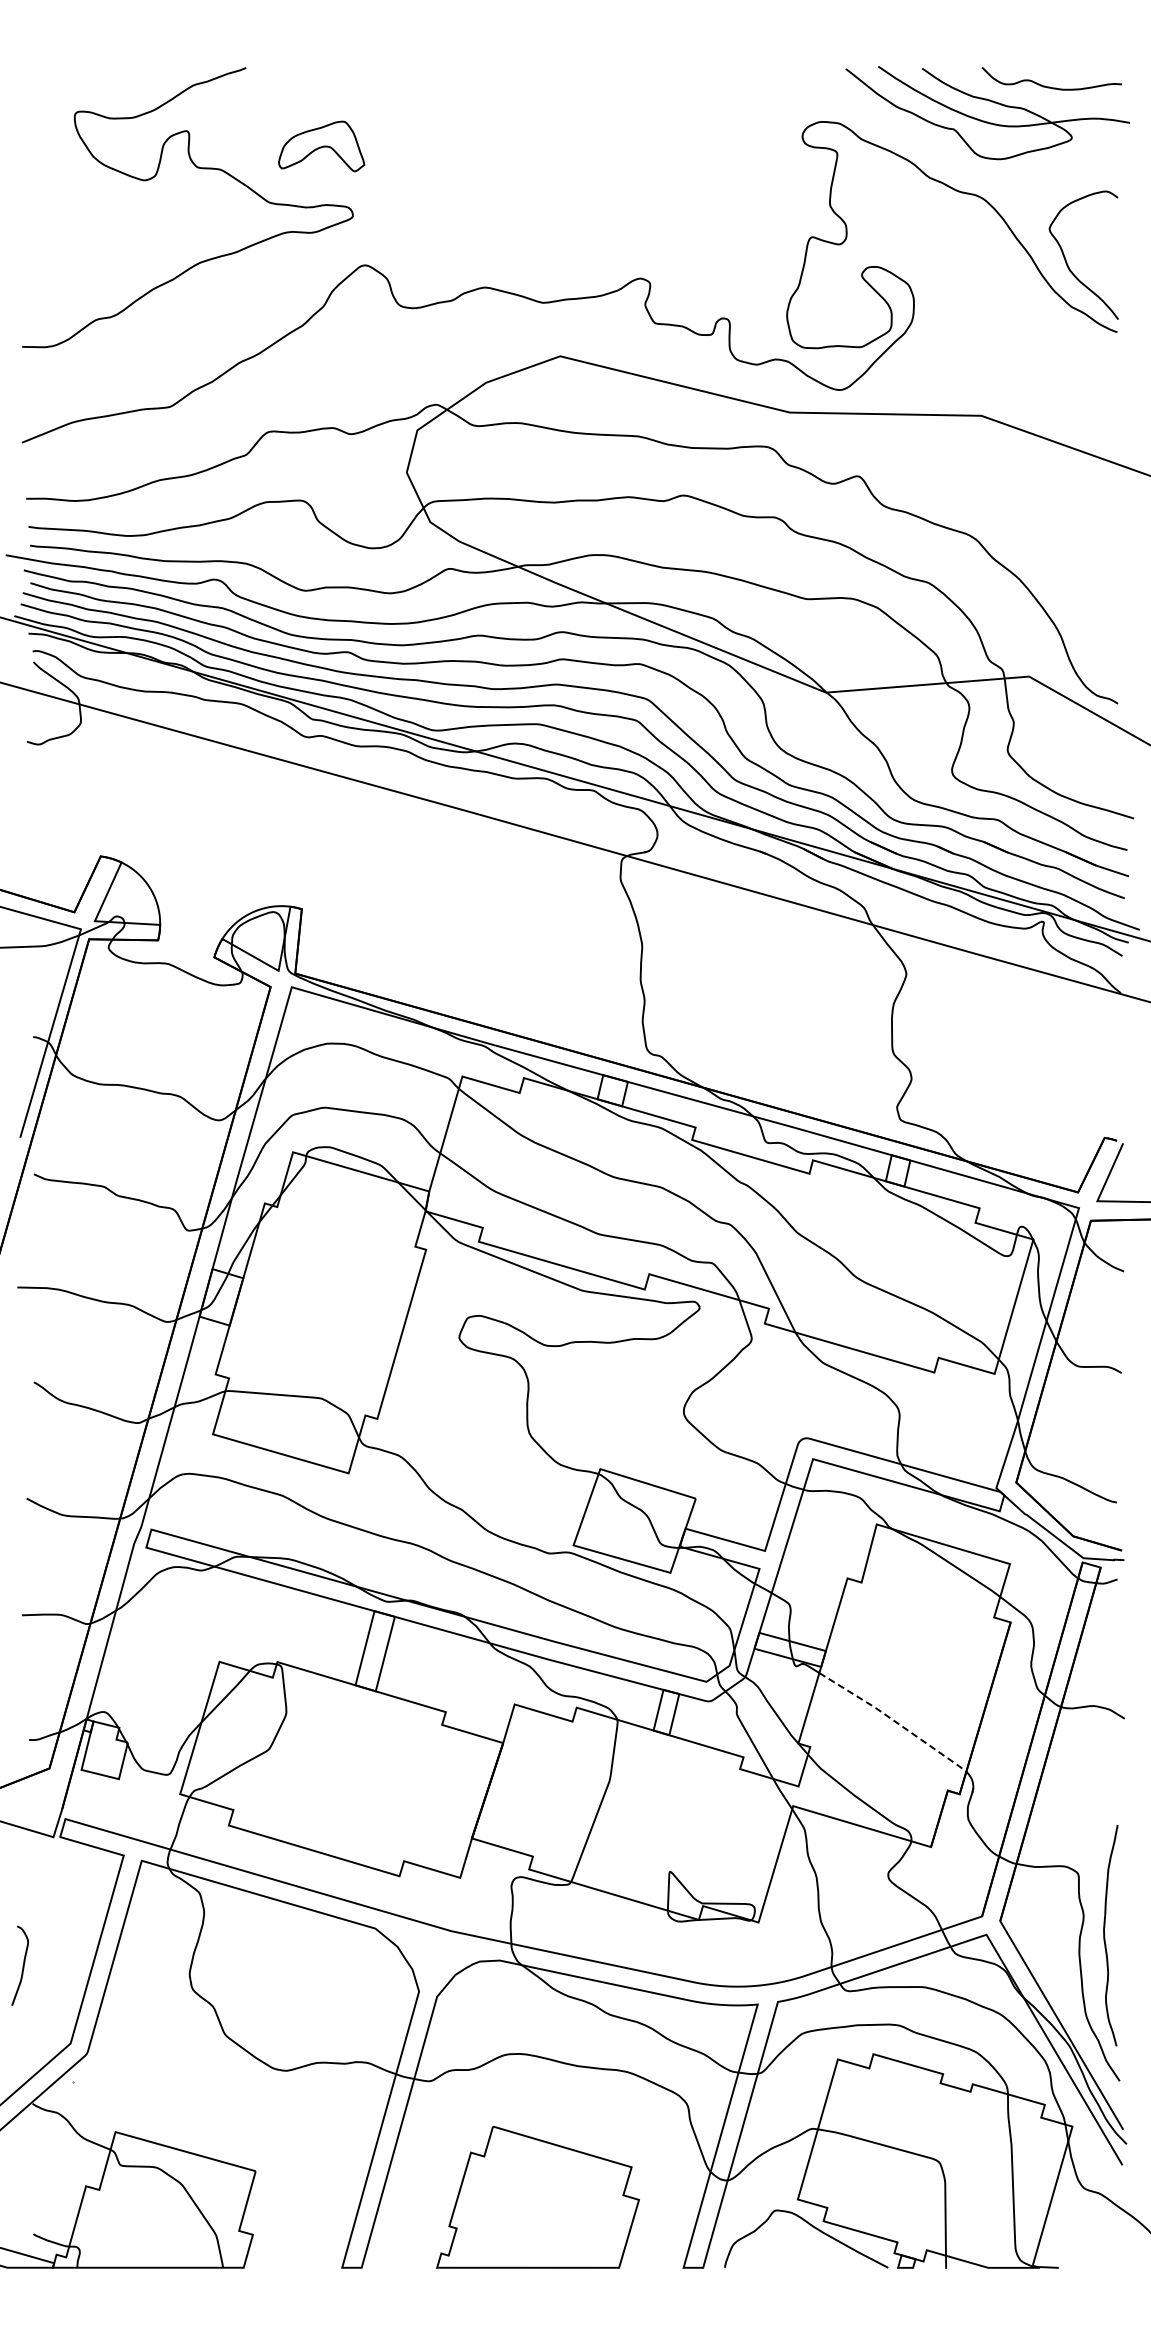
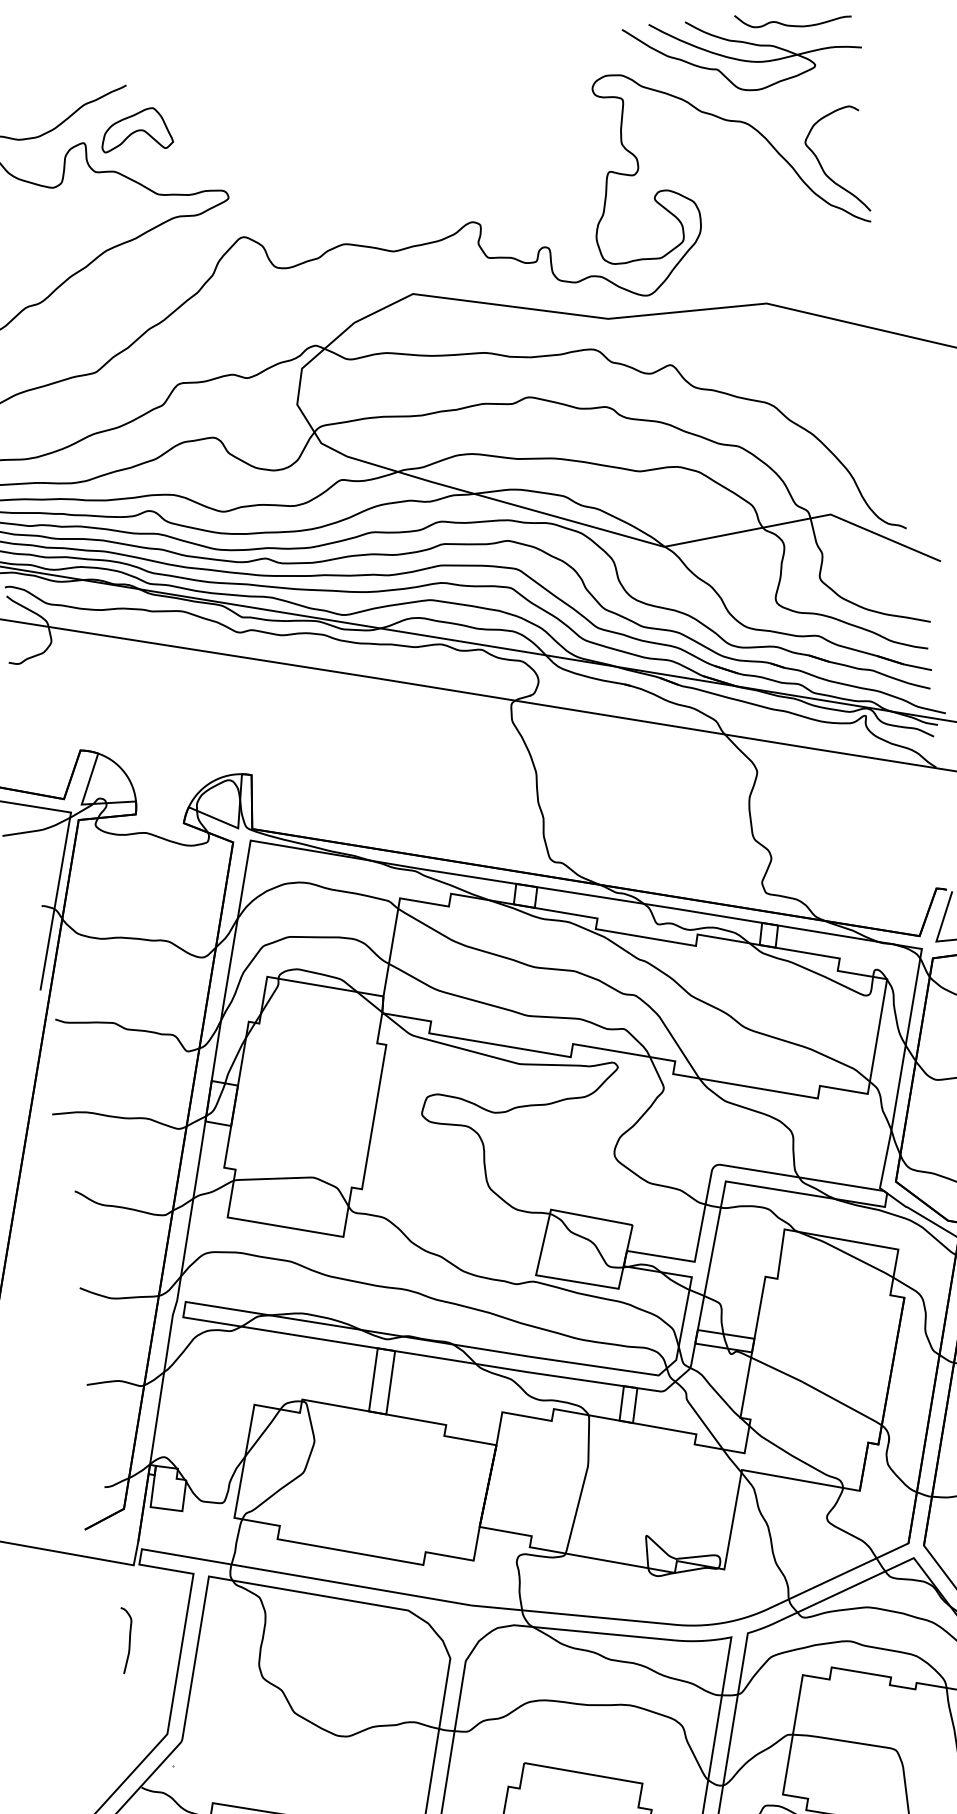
part: (321, 146) -> (136, 130), moved
line: (894, 1721) -> (817, 1390), dashed -> solid
curve: (22, 1965) -> (128, 1639), moved

